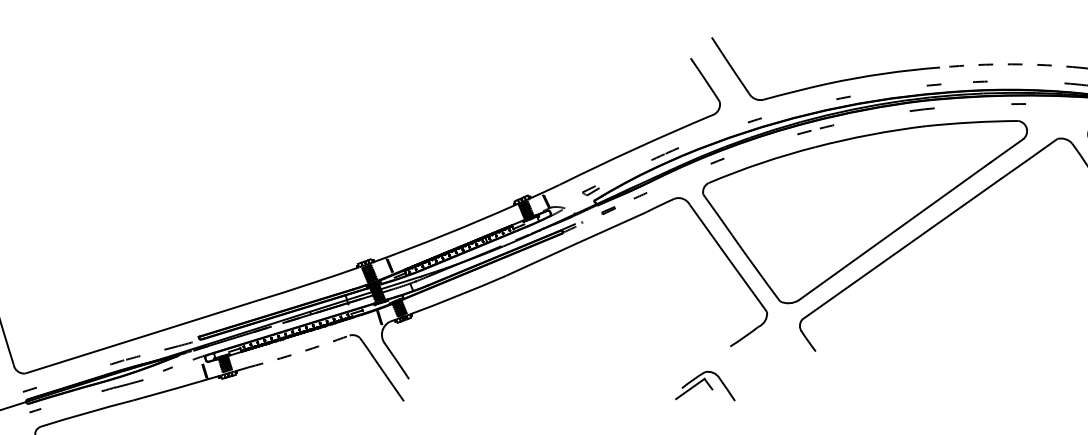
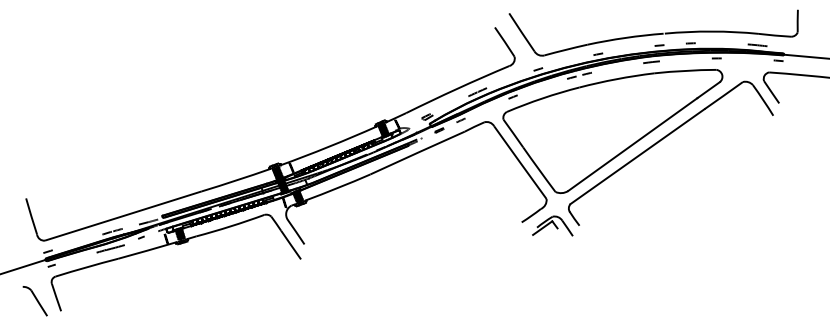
arc: (1010, 64) -> (711, 31), dashed -> solid
arc: (299, 352) -> (230, 226), dashed -> solid
part: (704, 385) -> (552, 225), moved

